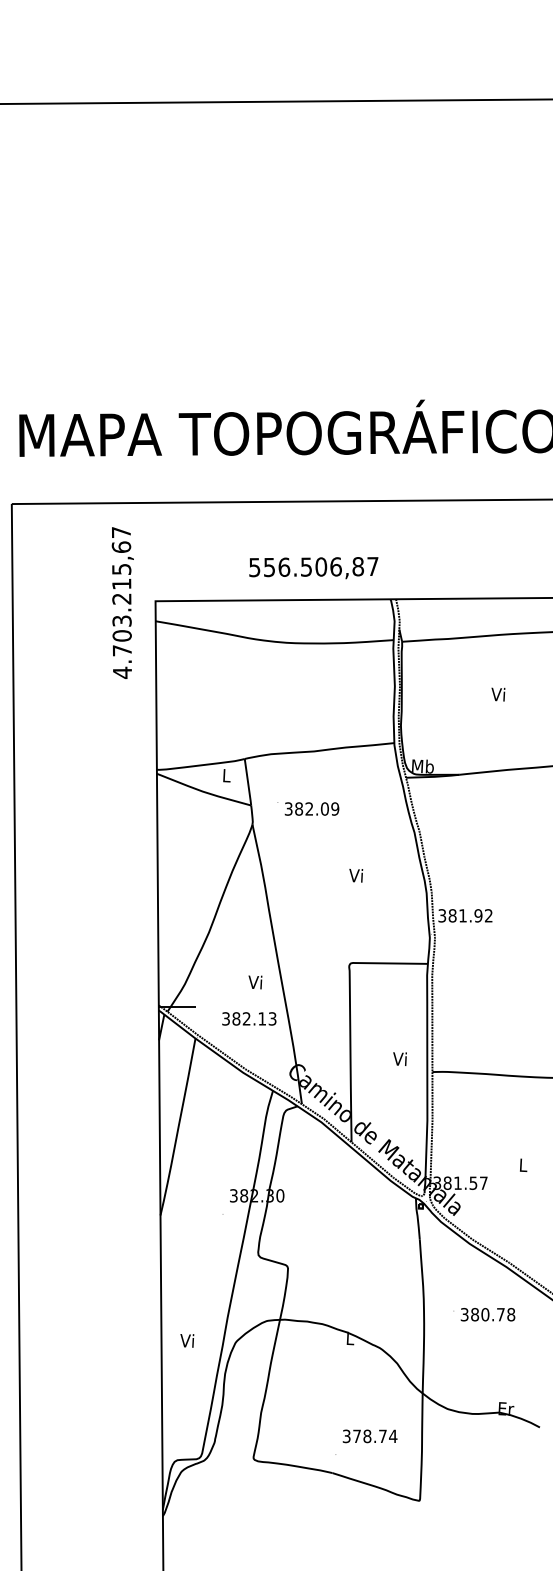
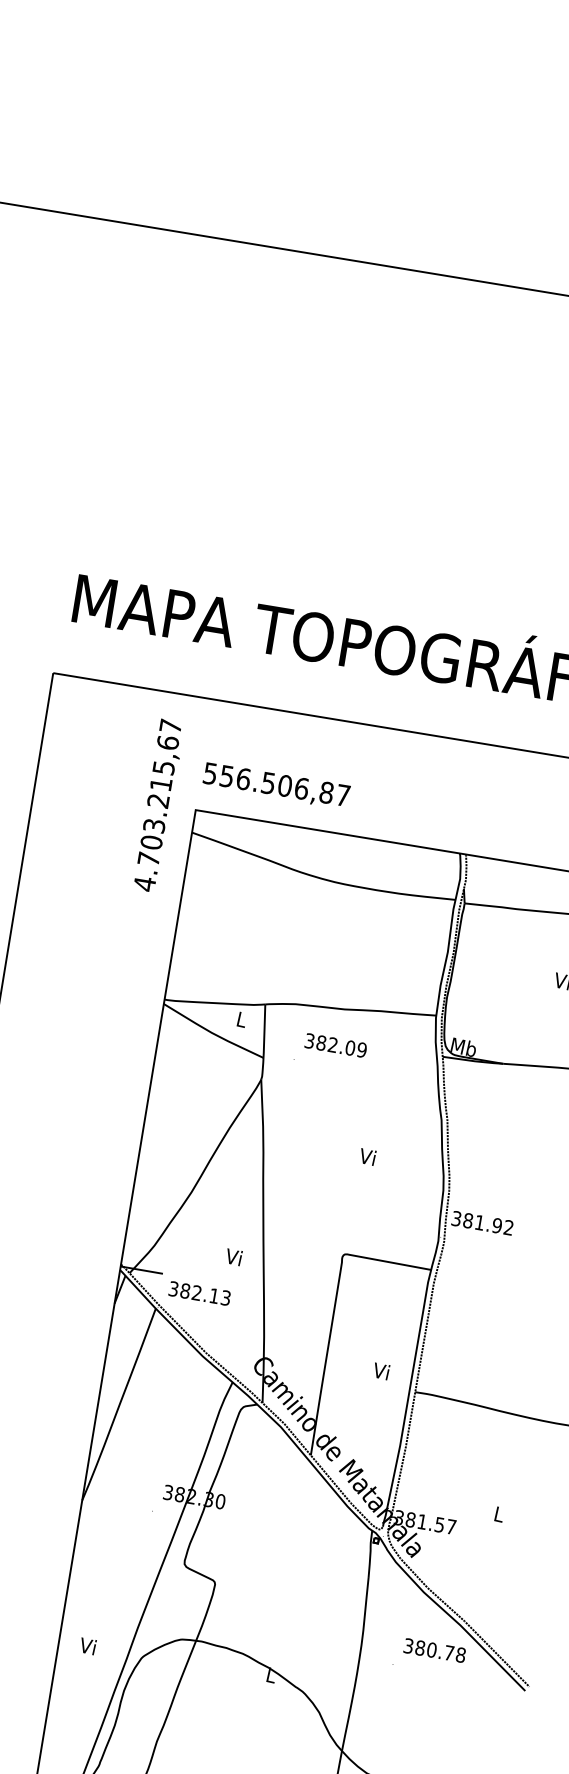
text: (313, 568) -> (276, 786), moved
text: (311, 808) -> (335, 1044), moved
text: (249, 1018) -> (200, 1293), moved
text: (487, 1314) -> (434, 1650), moved

